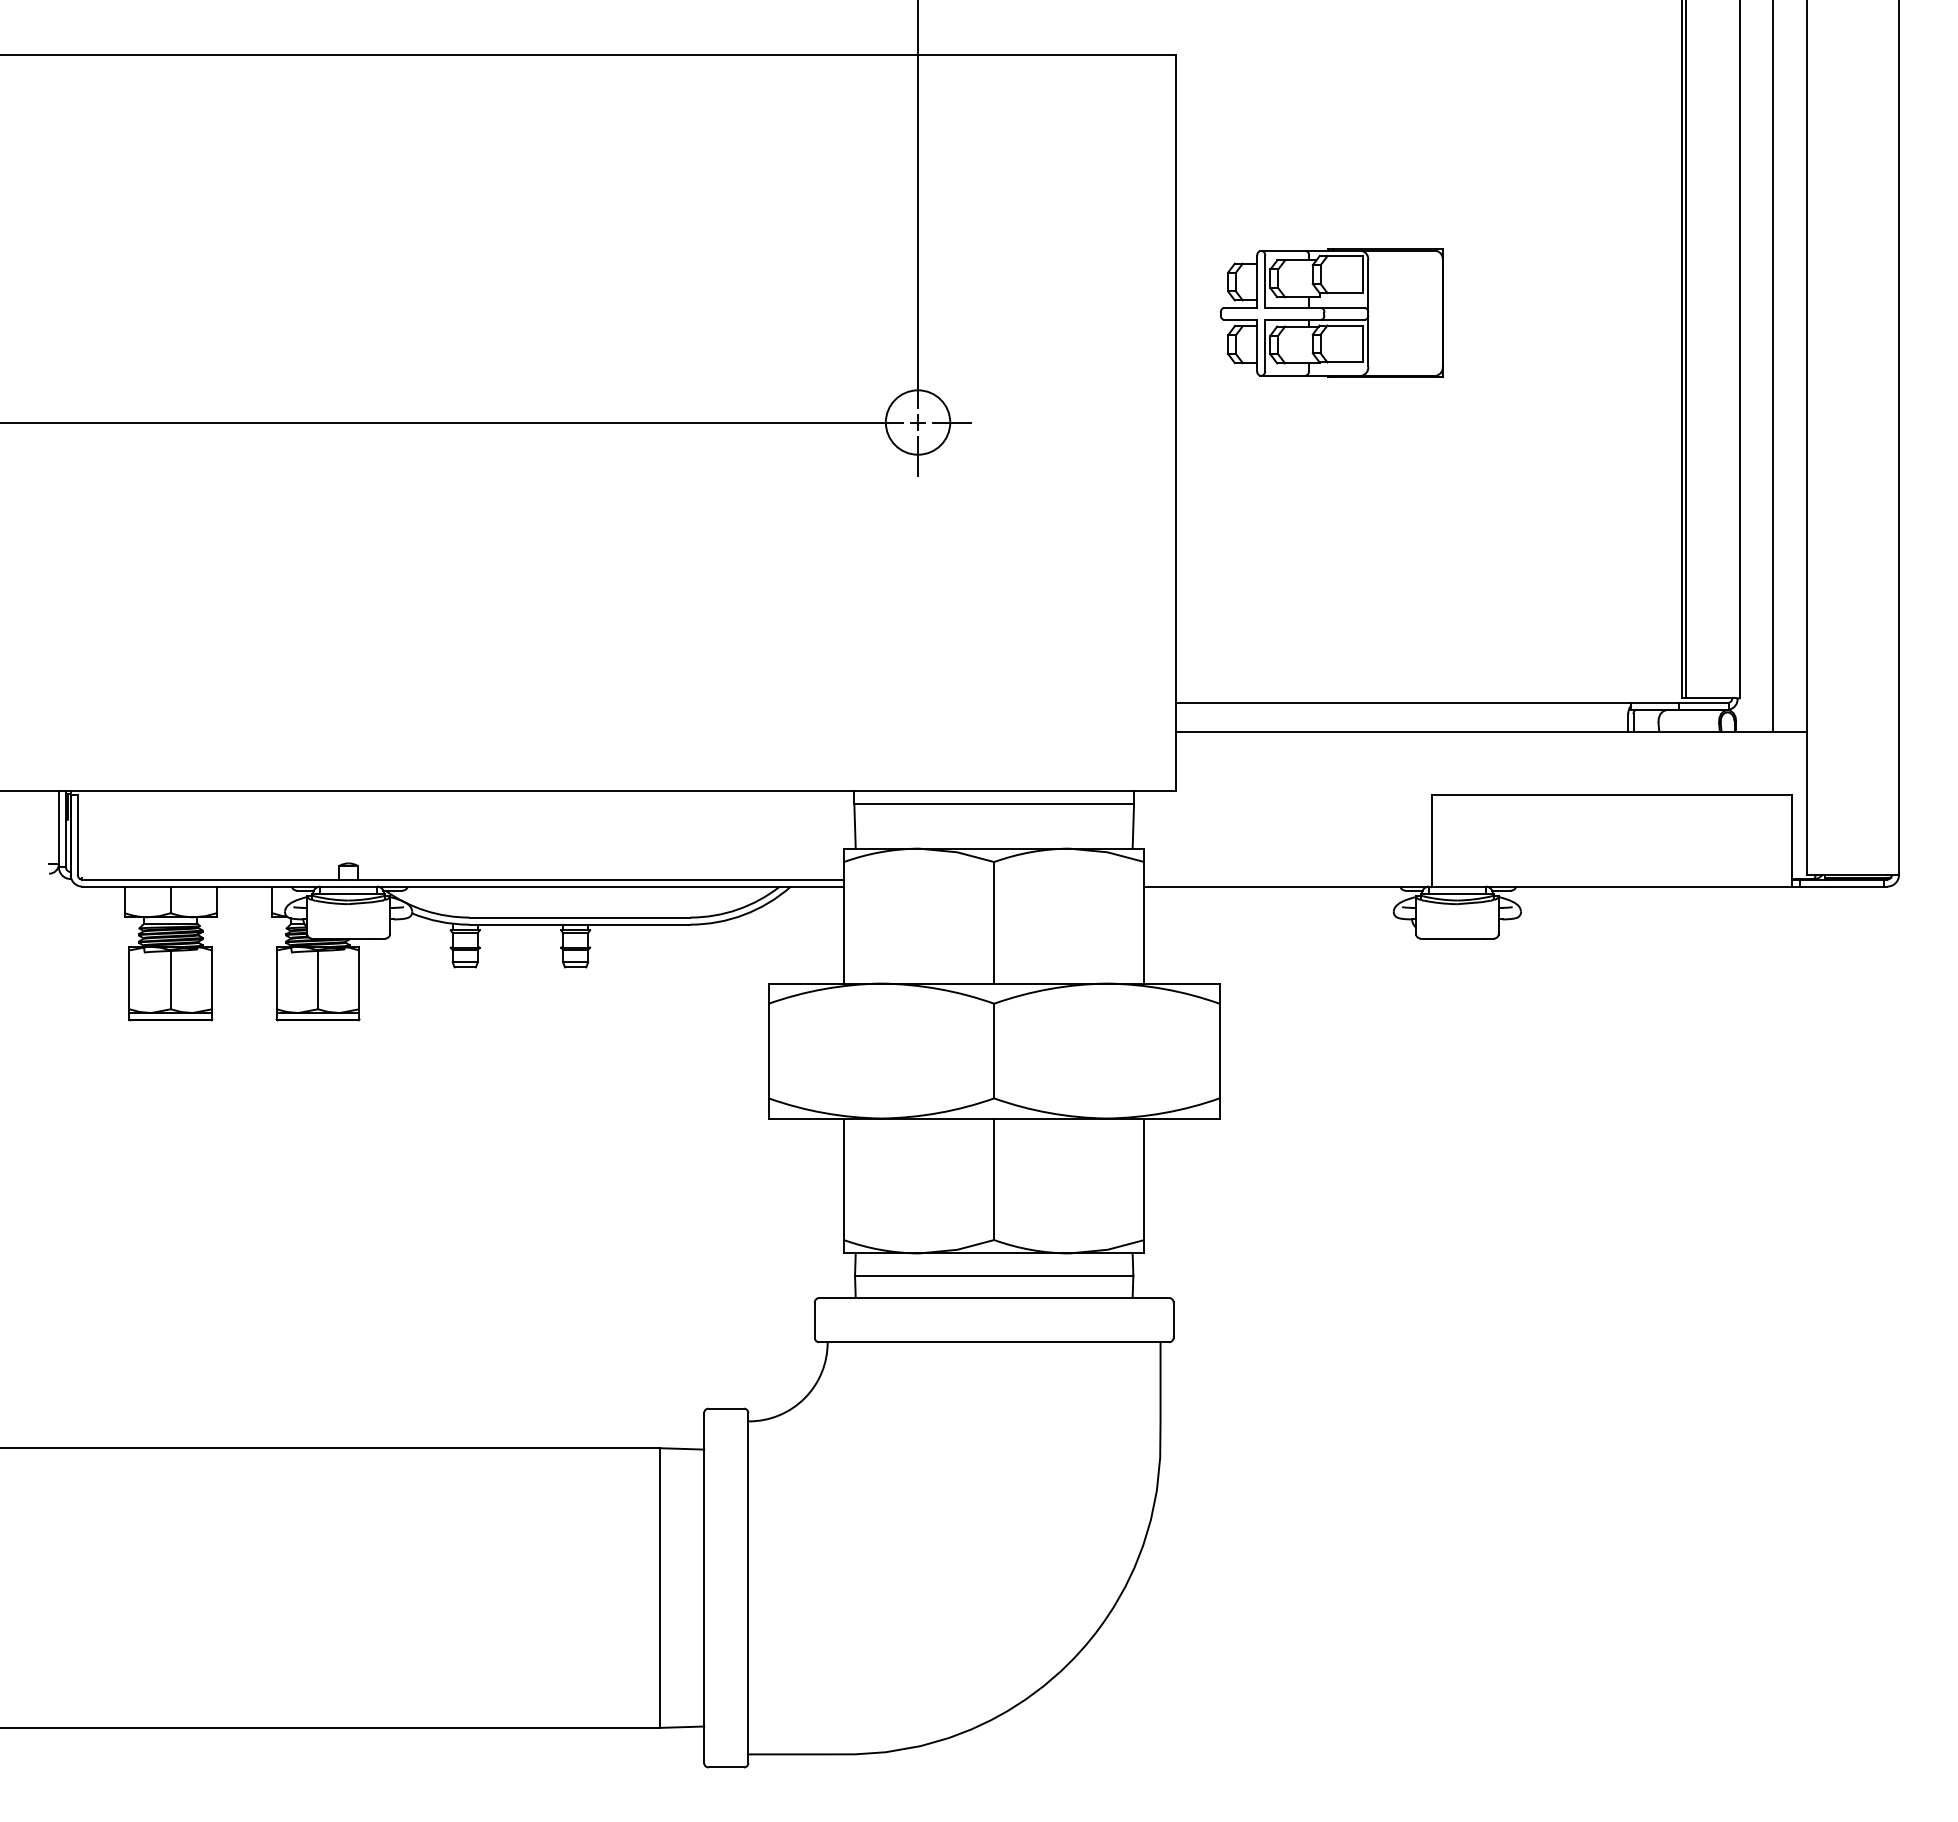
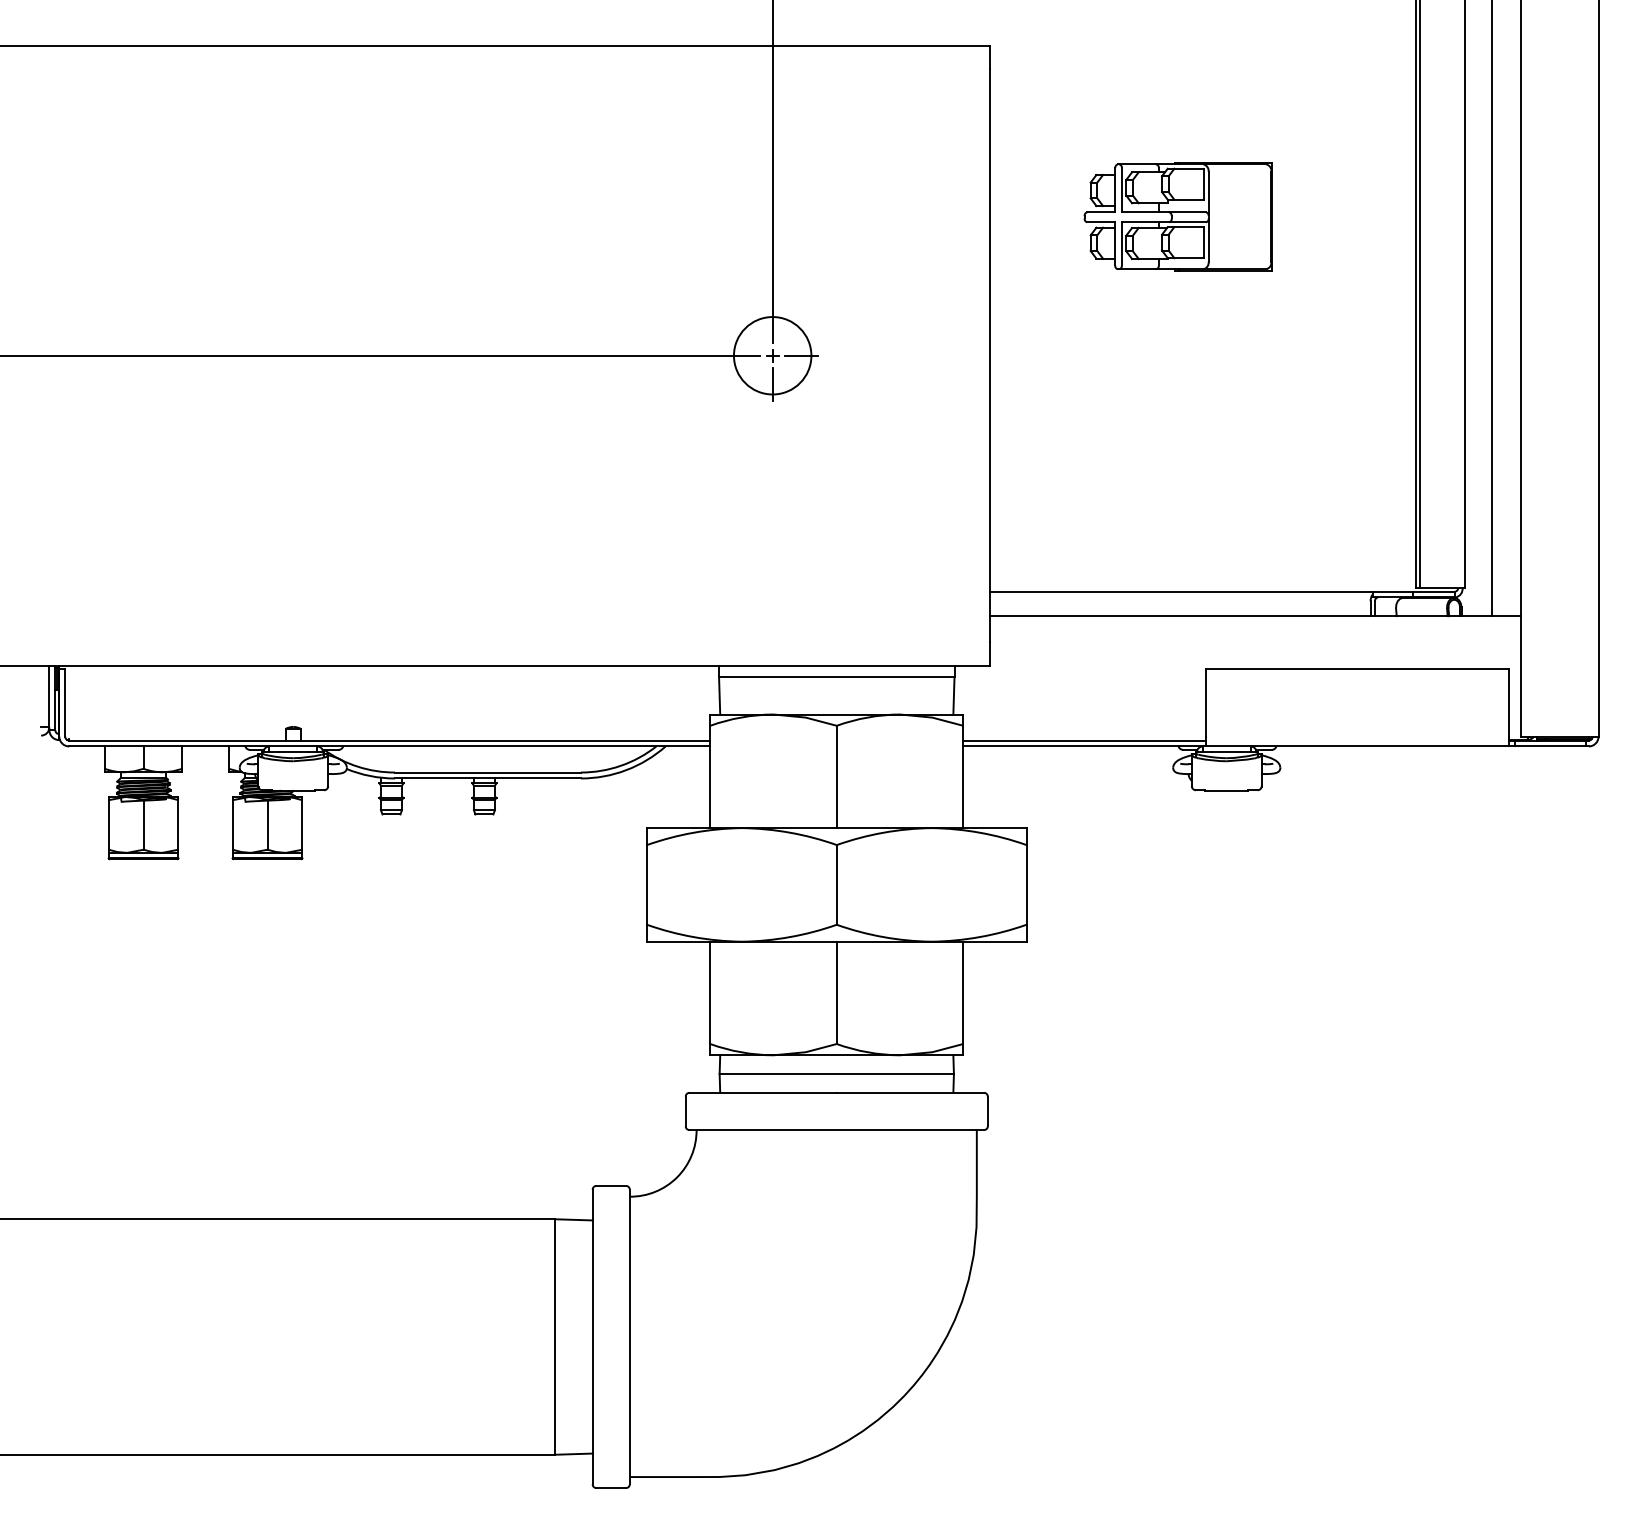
part: (1331, 312) -> (1177, 216), moved
circle: (917, 422) -> (772, 355), size x1.43
line: (1288, 879) -> (1084, 740), added

